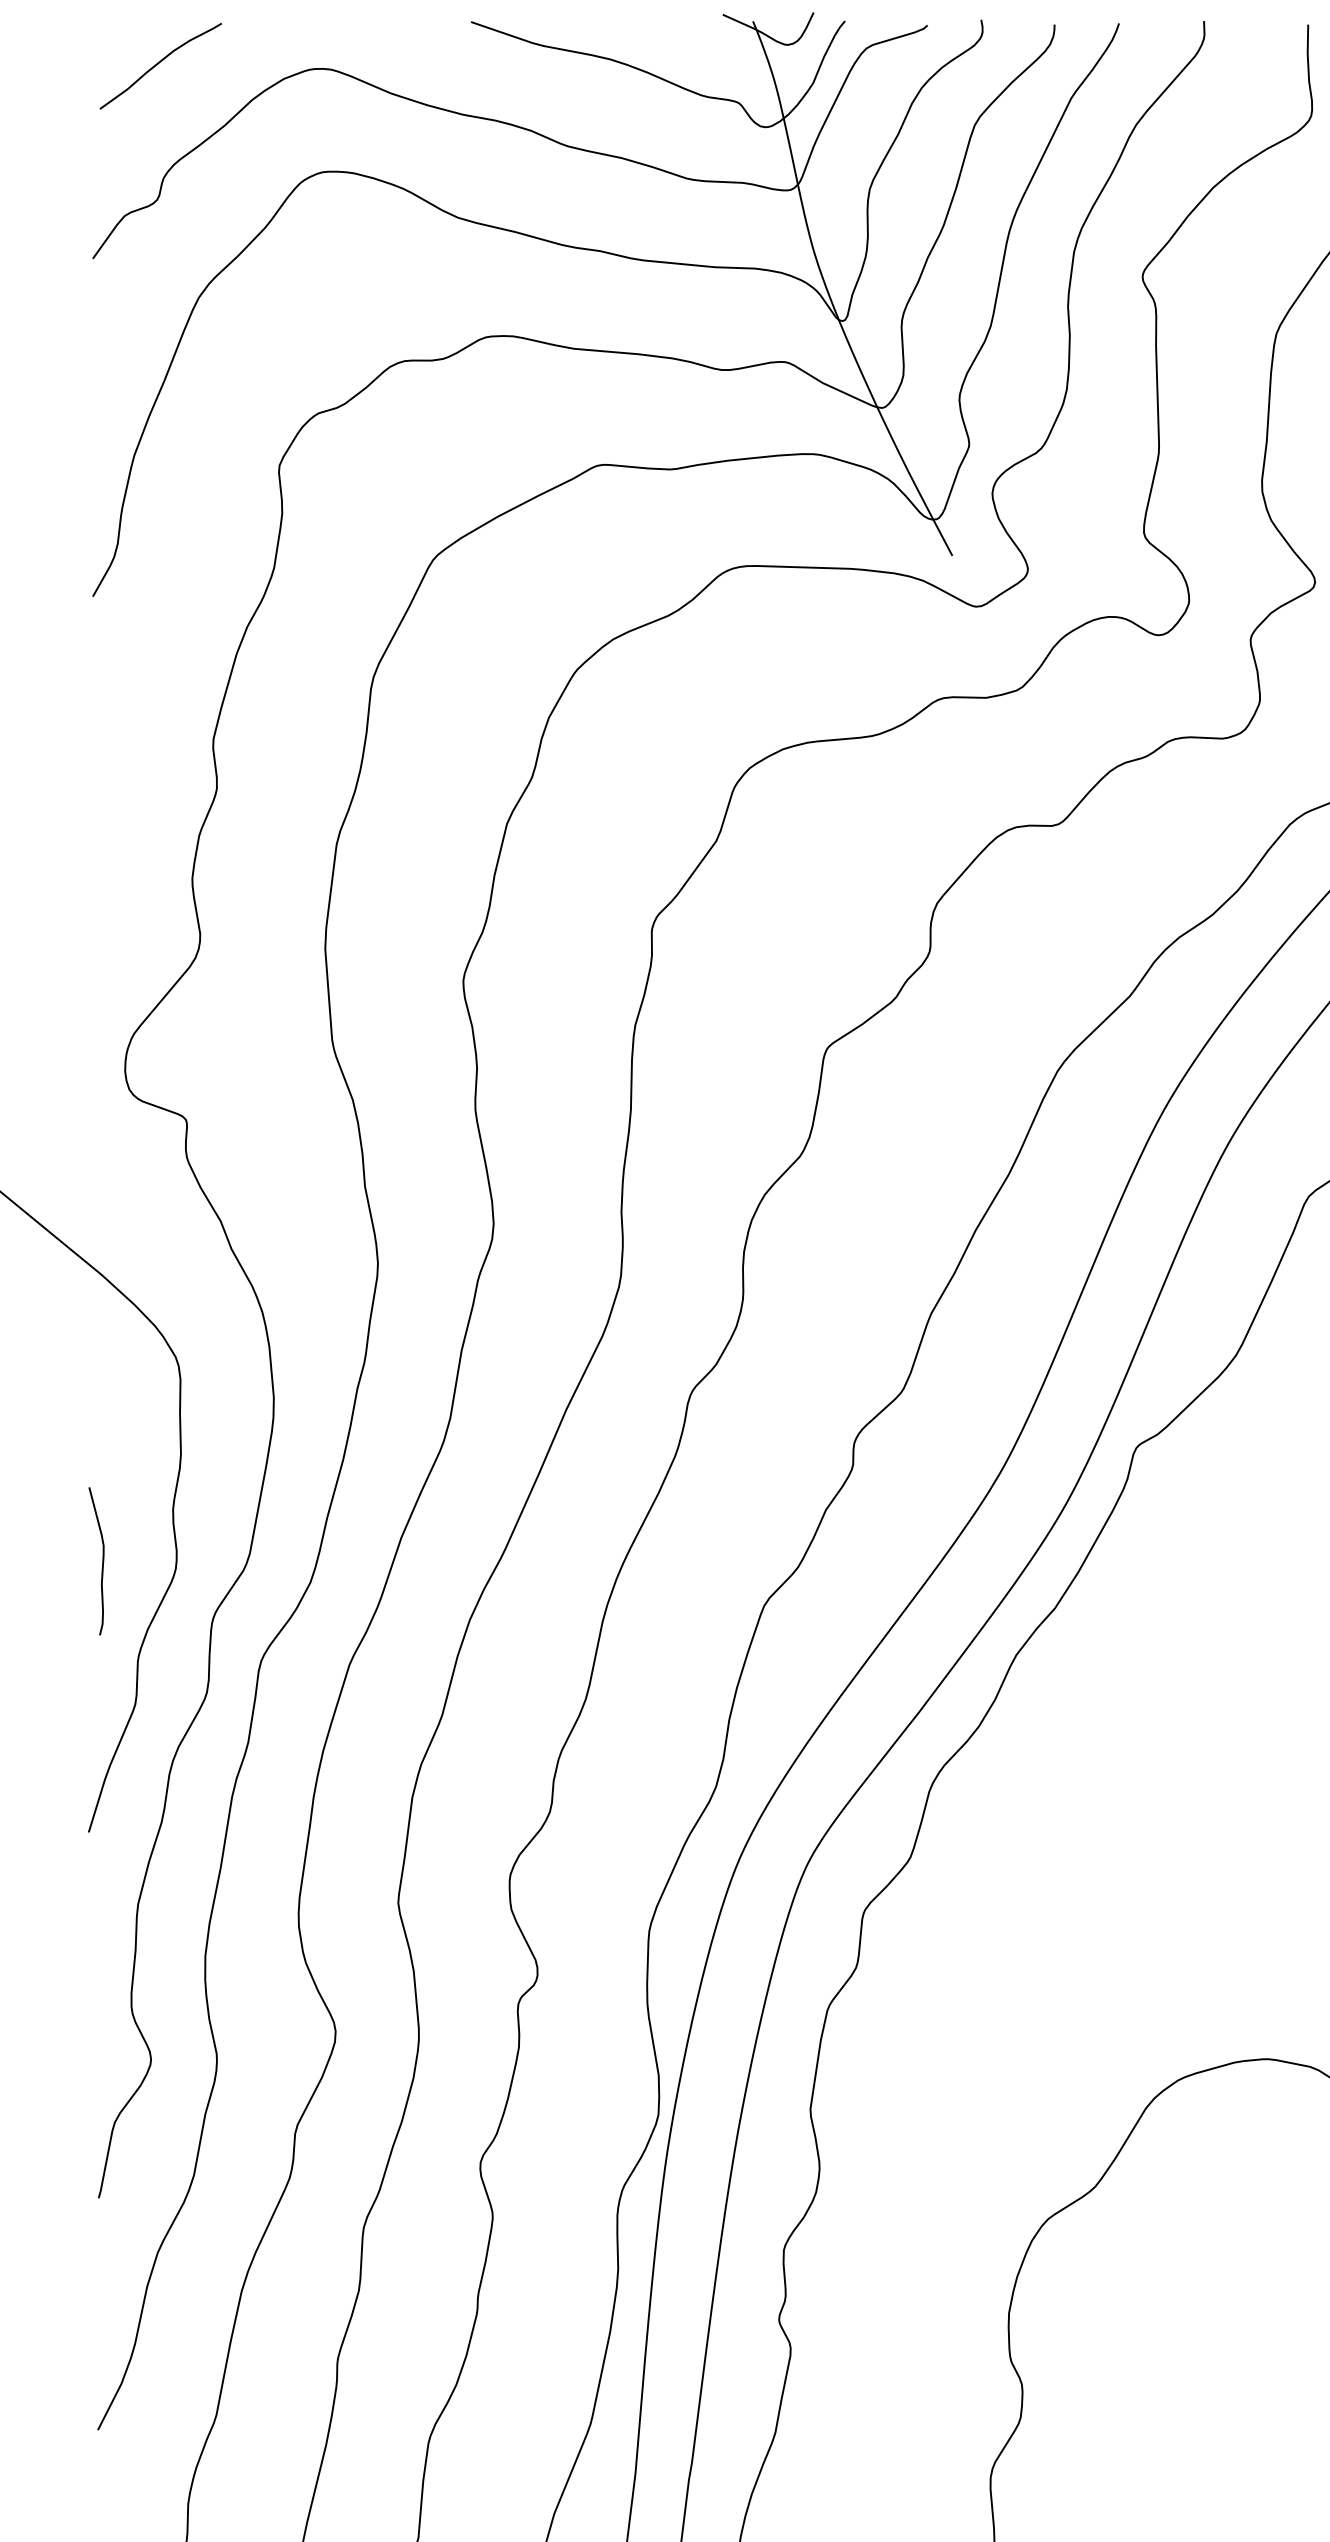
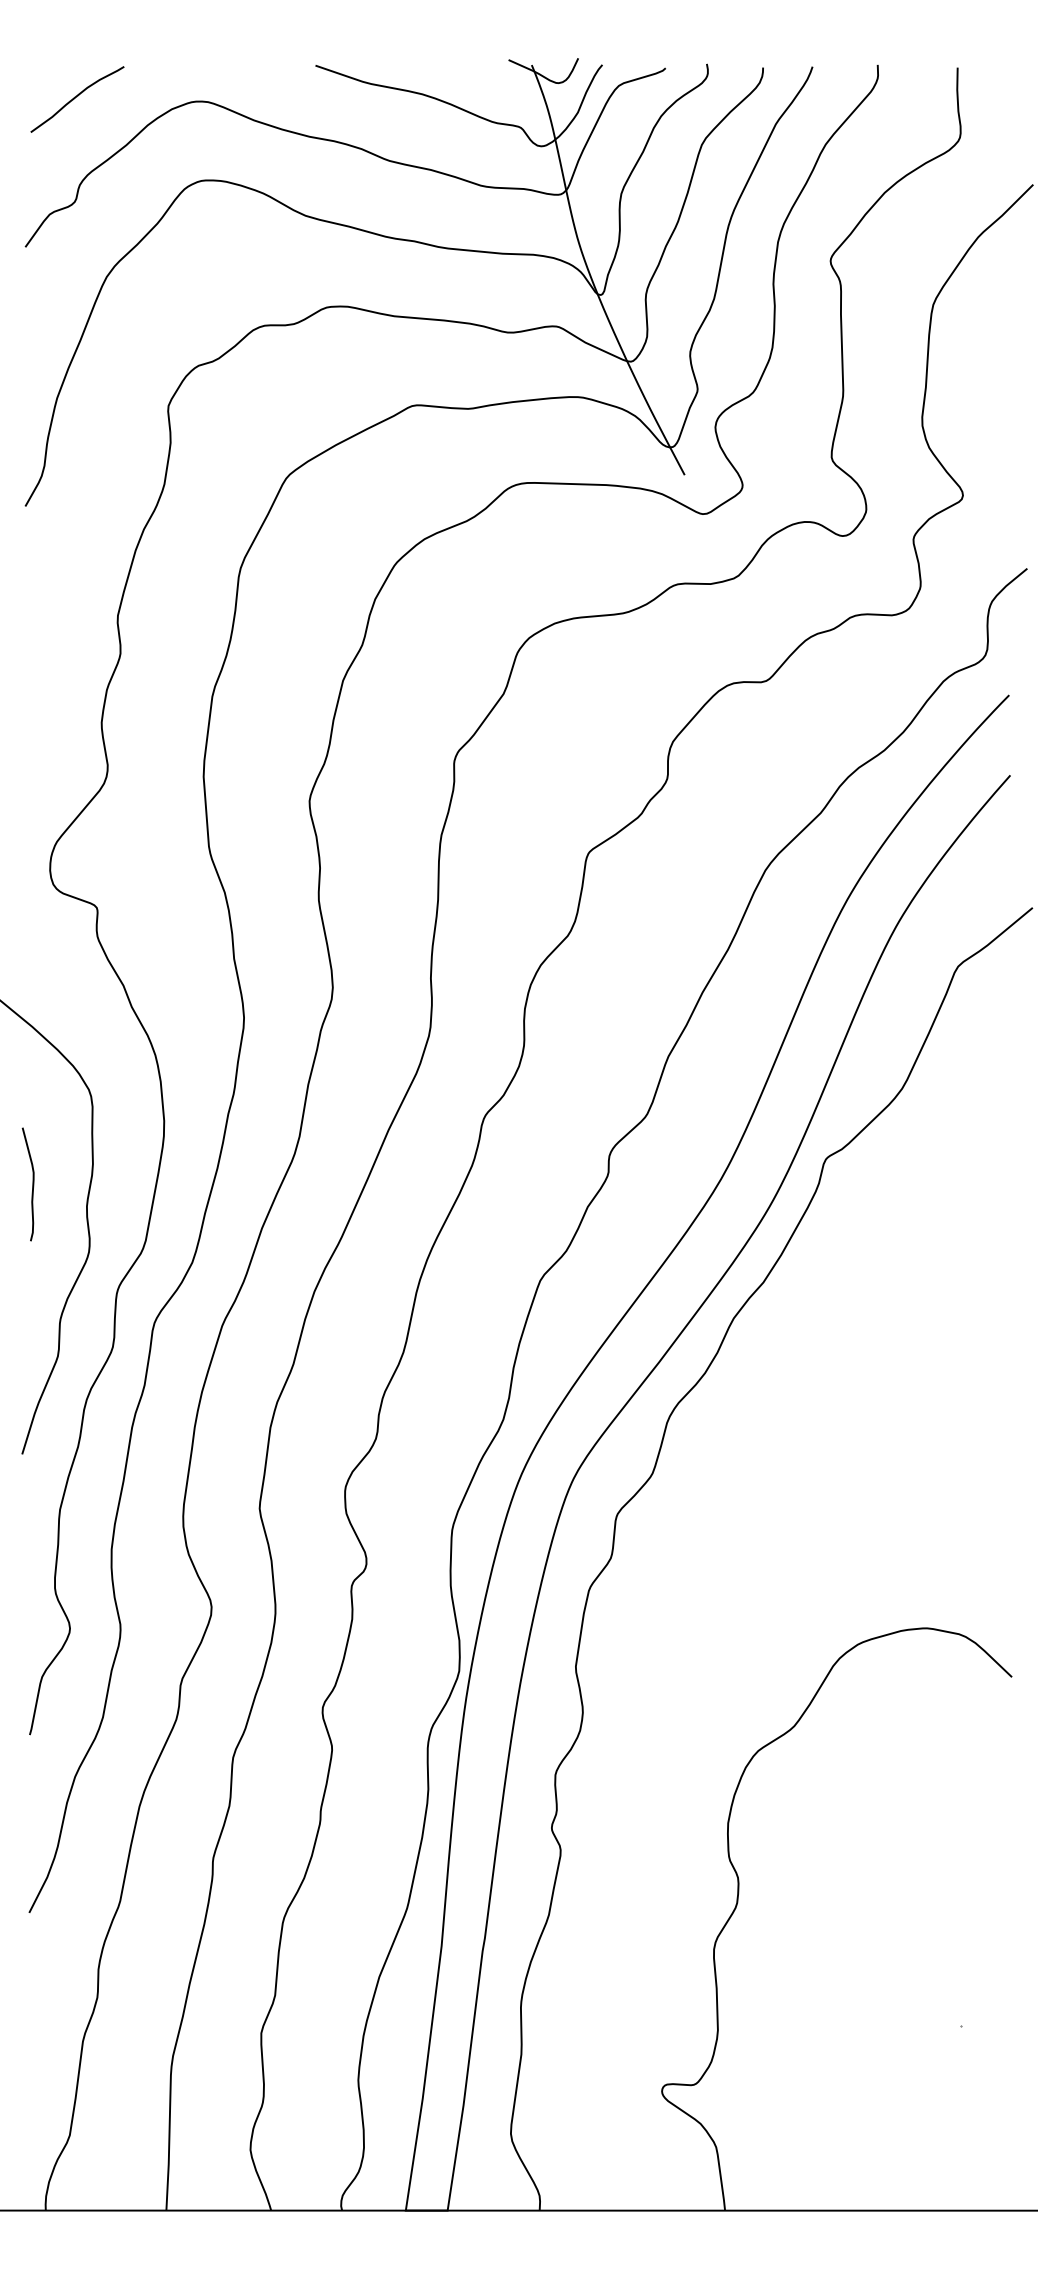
curve: (102, 1561) -> (32, 1184), moved

